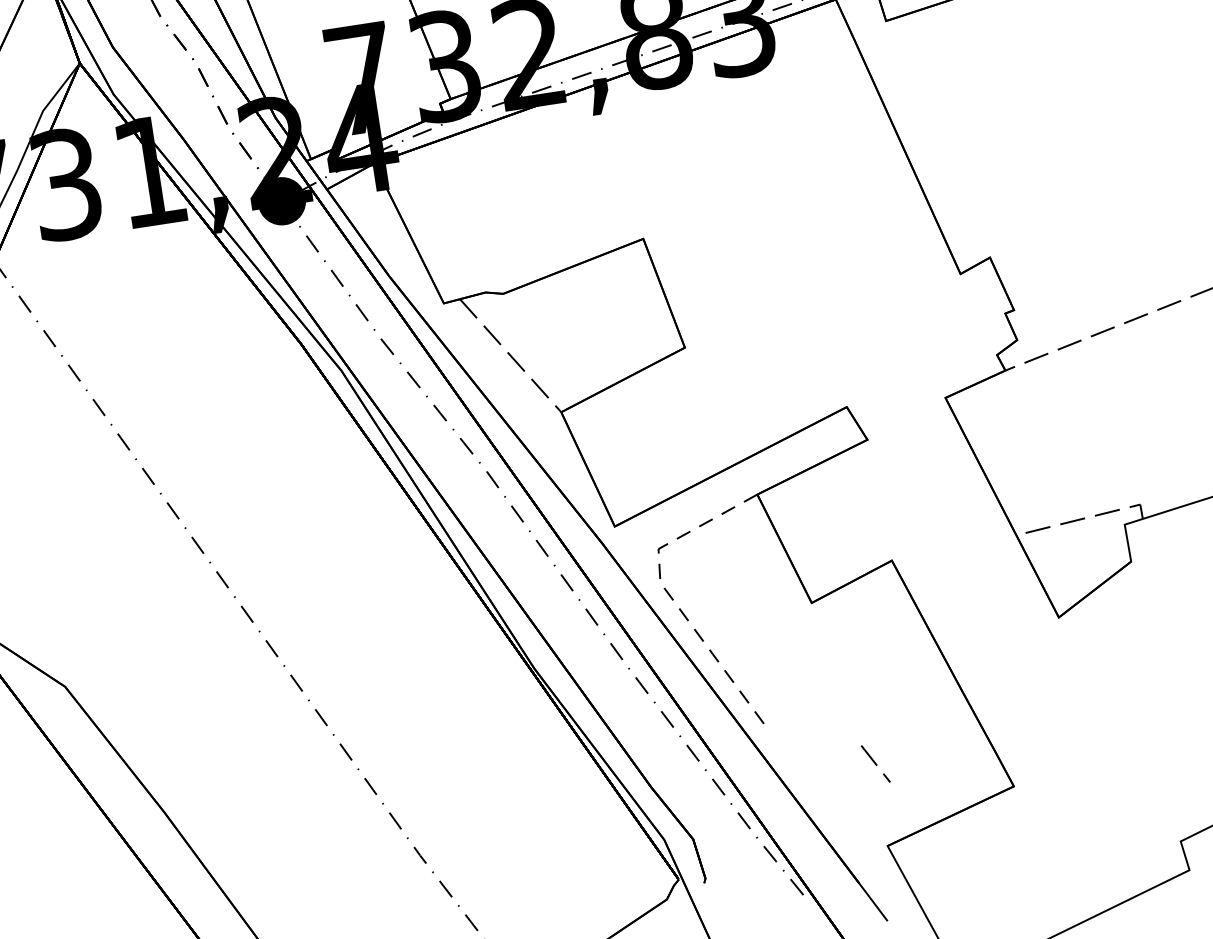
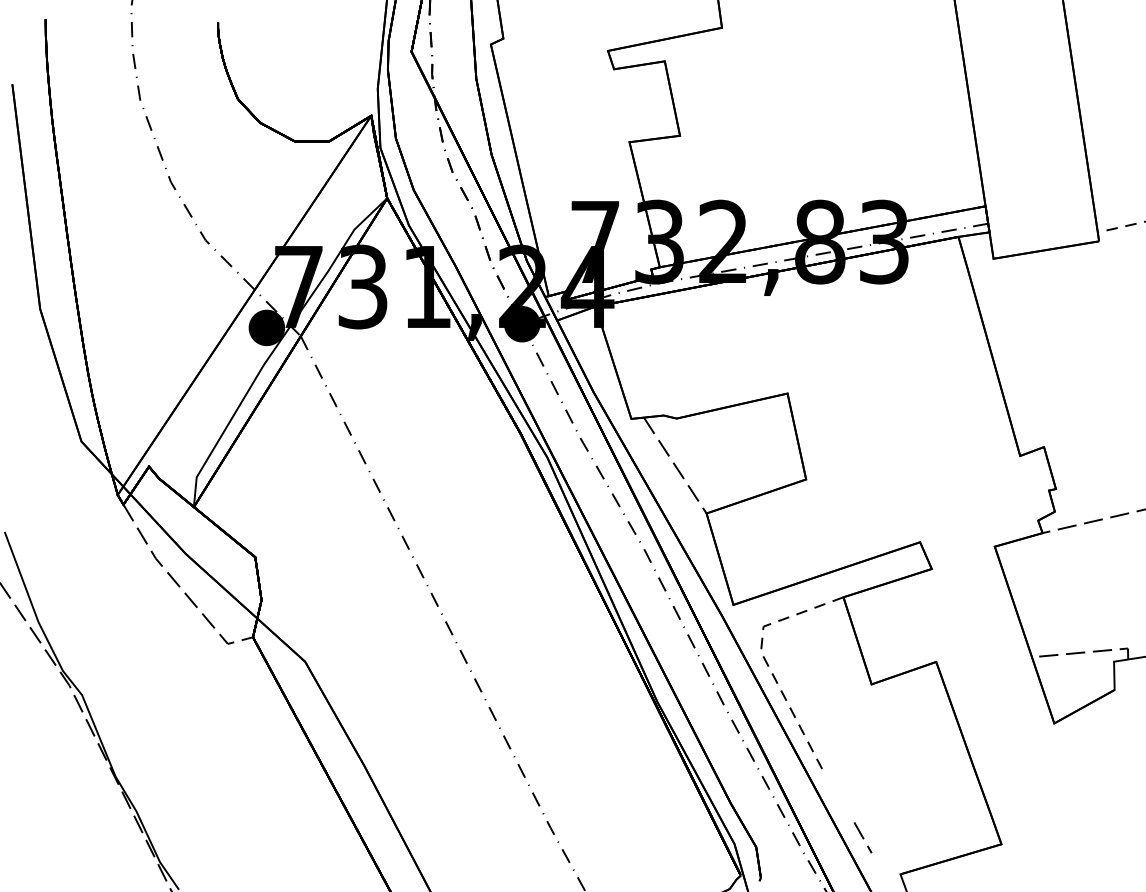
line: (875, 763) -> (862, 837), moved

